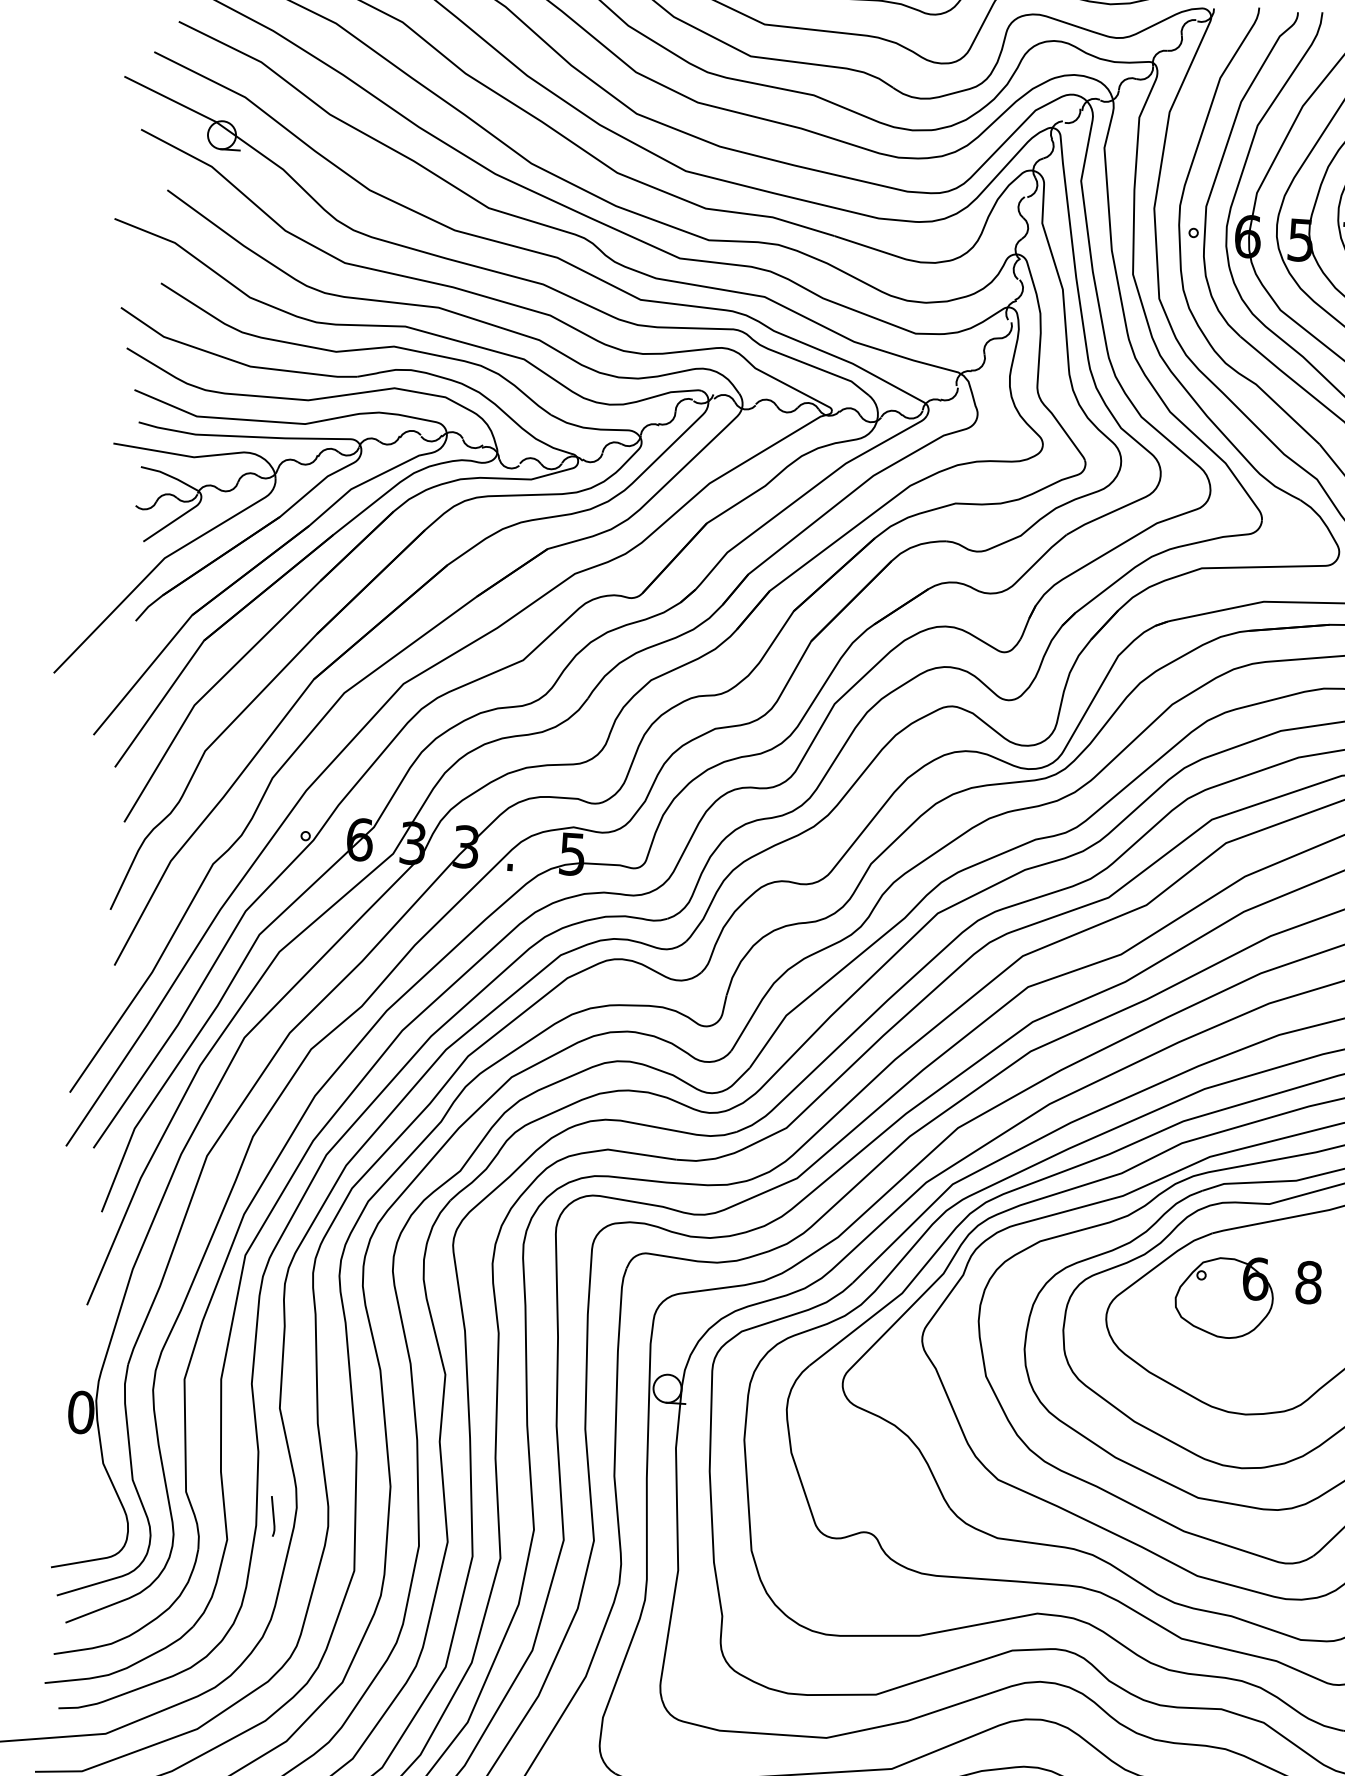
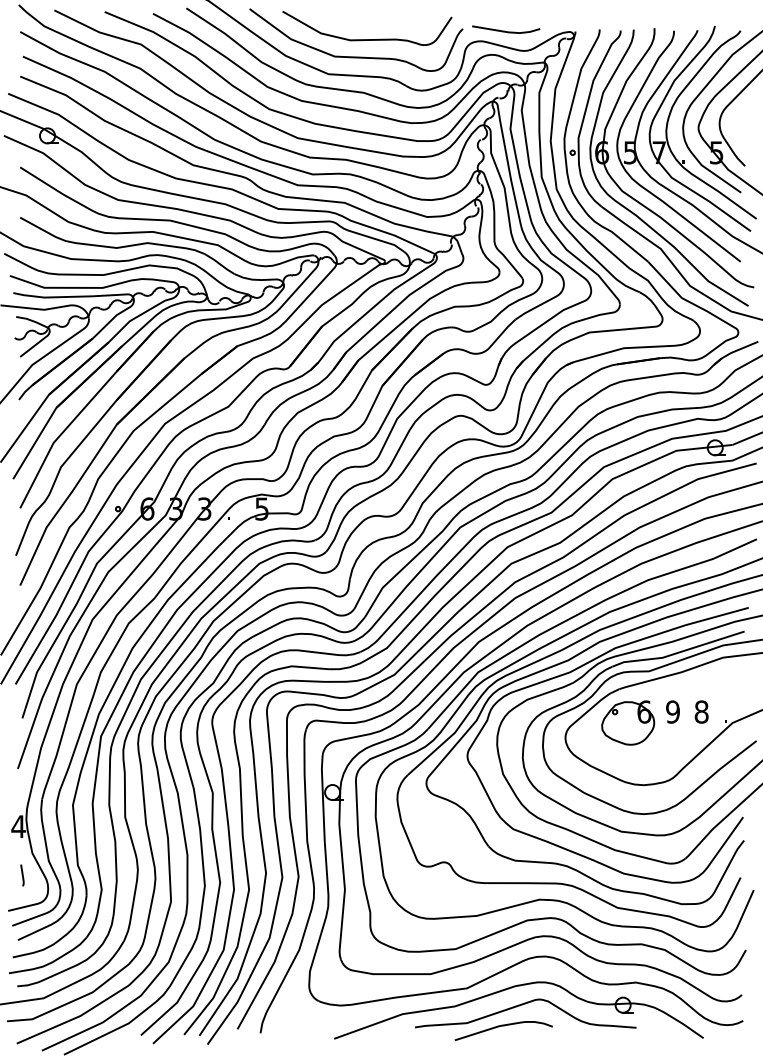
text: (1308, 1281) -> (672, 711), 8 -> 9
text: (80, 1412) -> (18, 826), 0 -> 4
line: (273, 1516) -> (22, 875), moved

